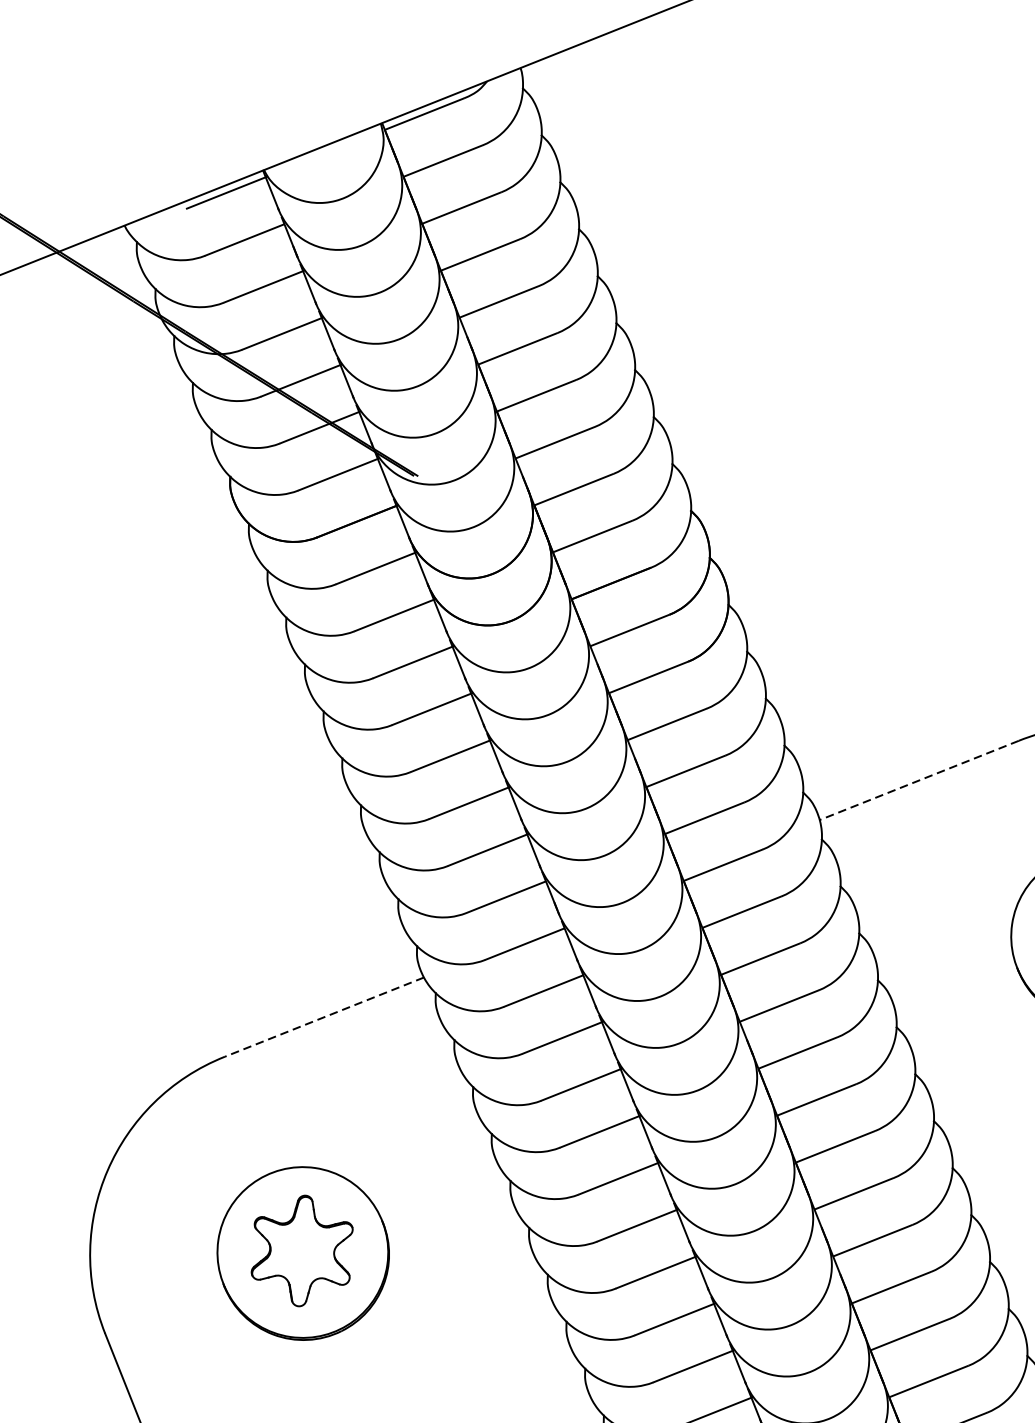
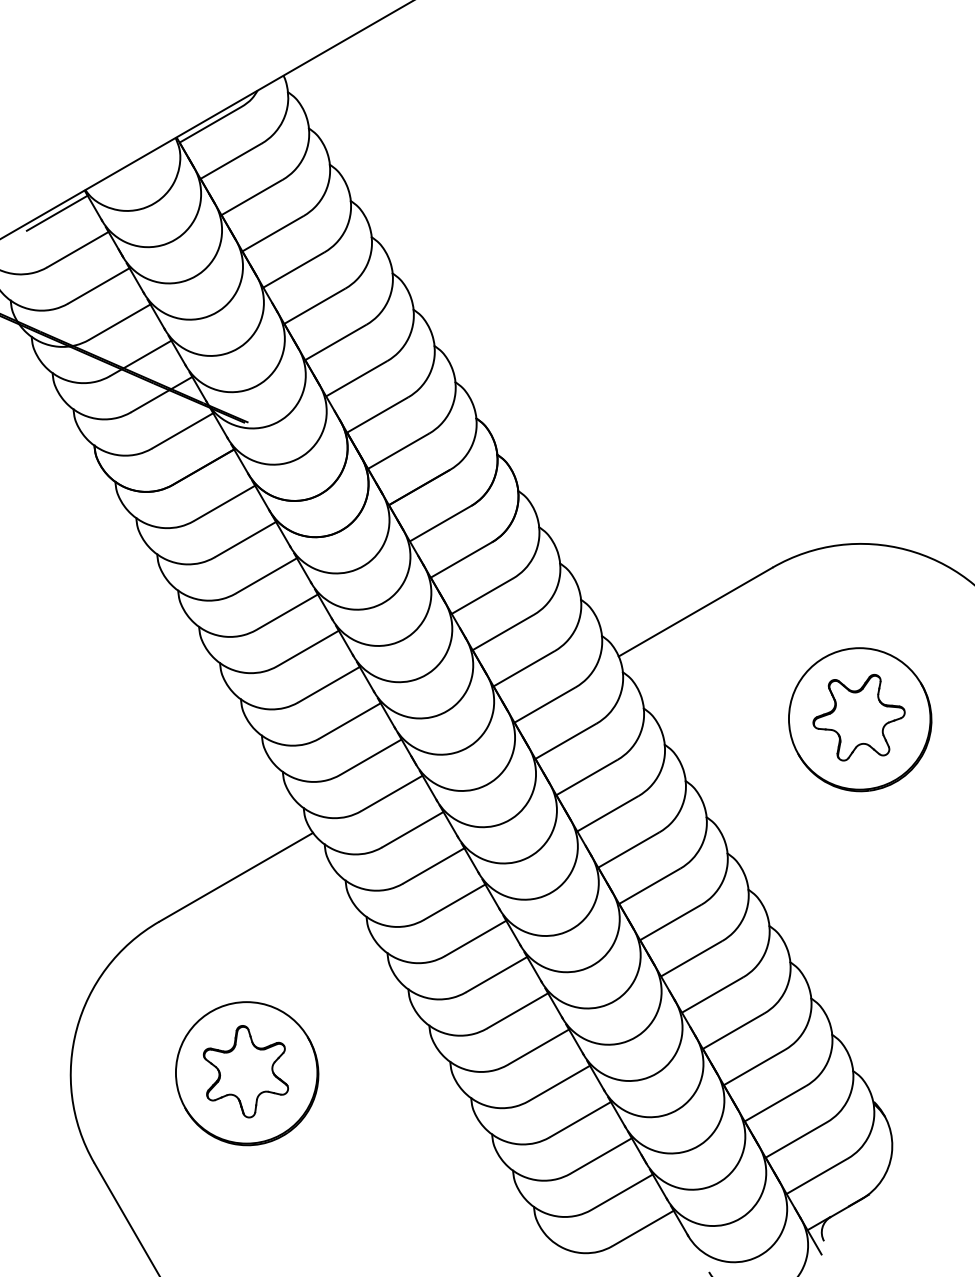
line: (919, 780) -> (695, 612), dashed -> solid
line: (324, 1017) -> (236, 877), dashed -> solid

